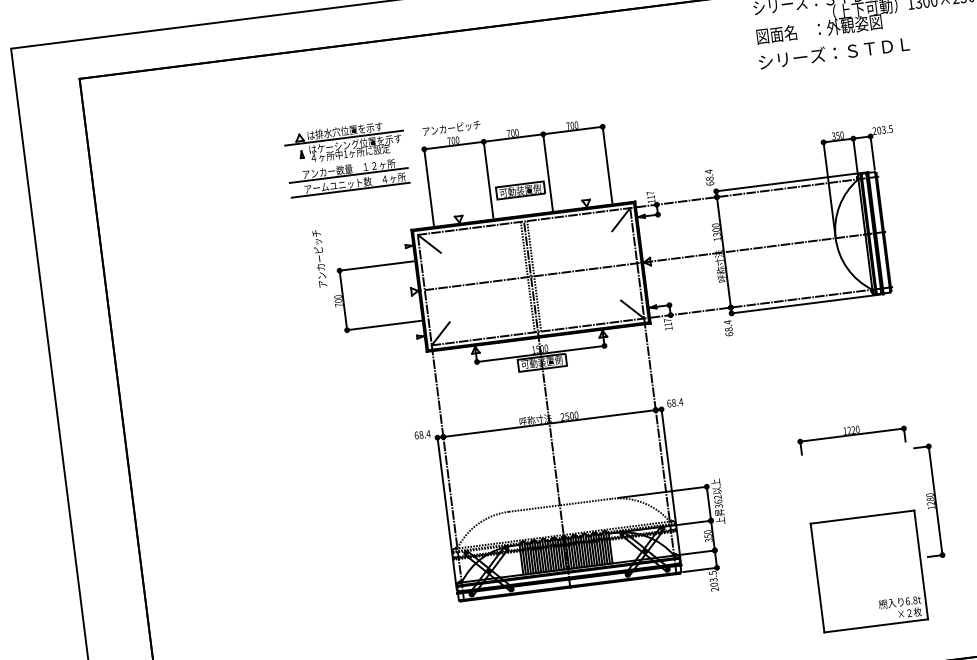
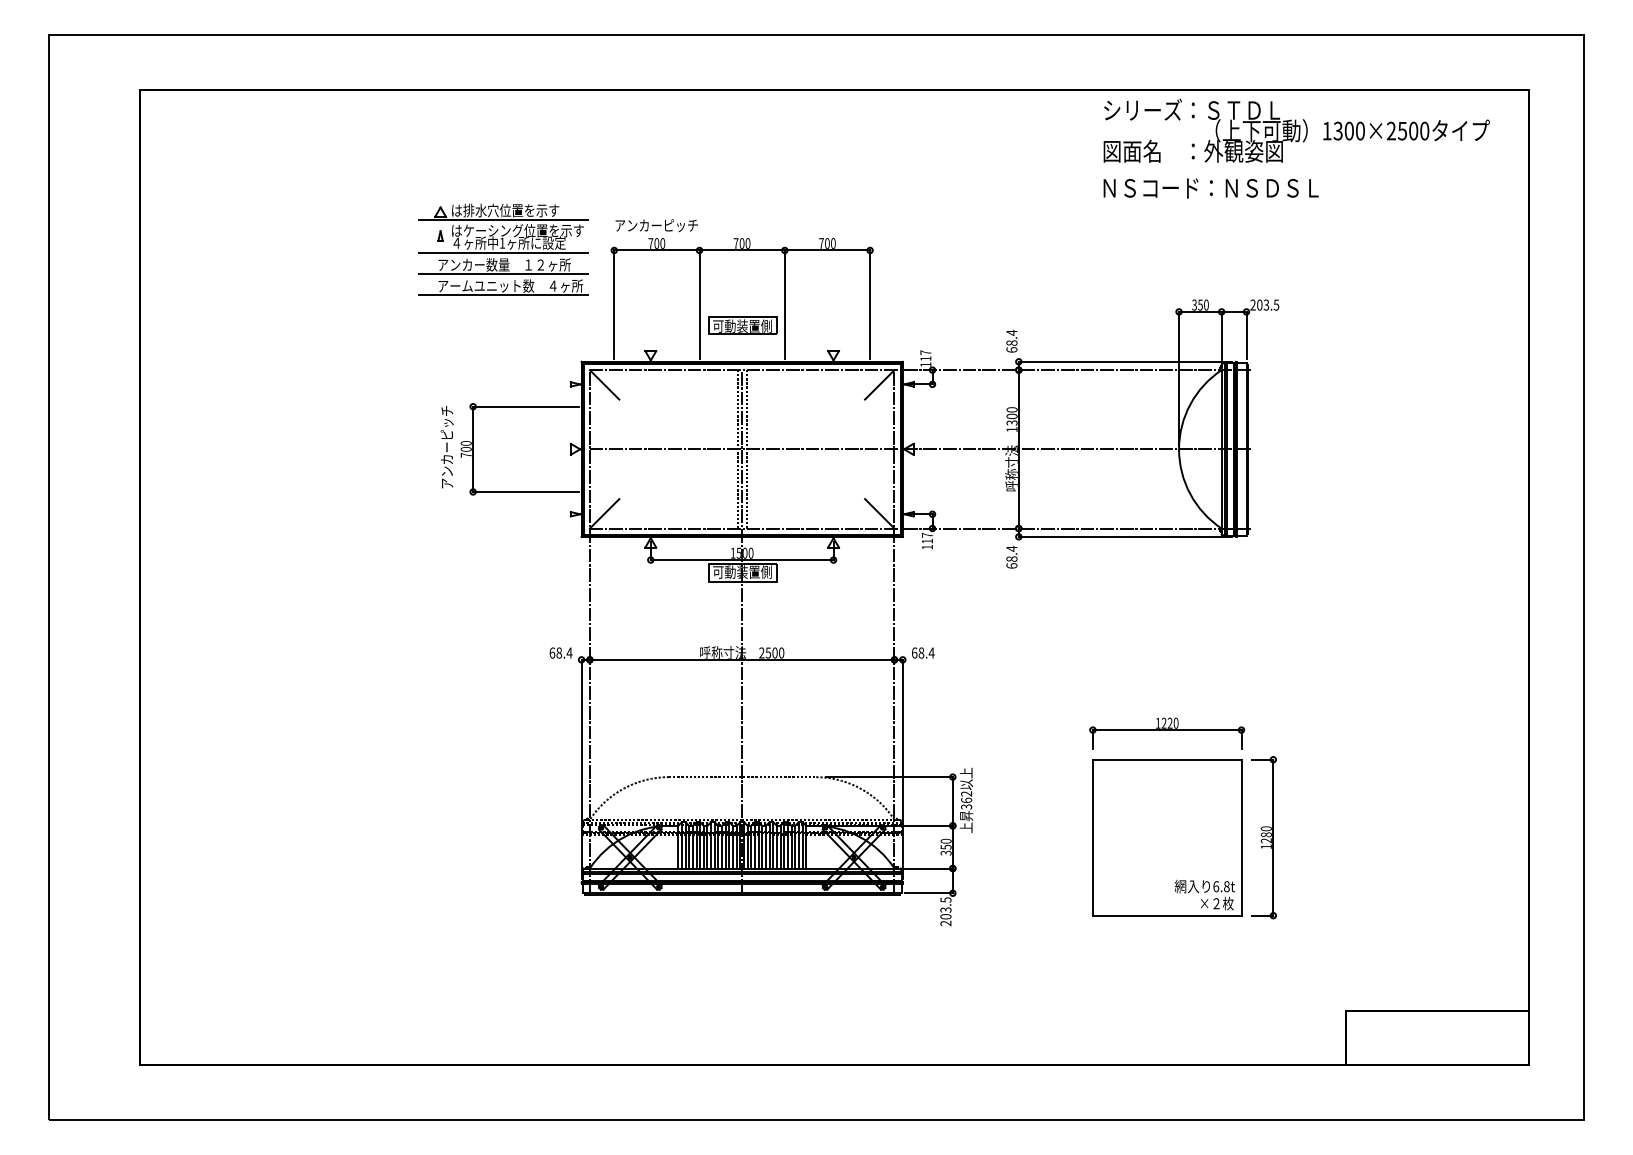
text: (834, 52) -> (1210, 187), シリーズ：ＳＴＤＬ -> ＮＳコード：ＮＳＤＳＬ
line: (346, 160) -> (502, 252), added
text: (319, 258) -> (446, 447), moved
part: (869, 571) -> (1167, 837), moved

